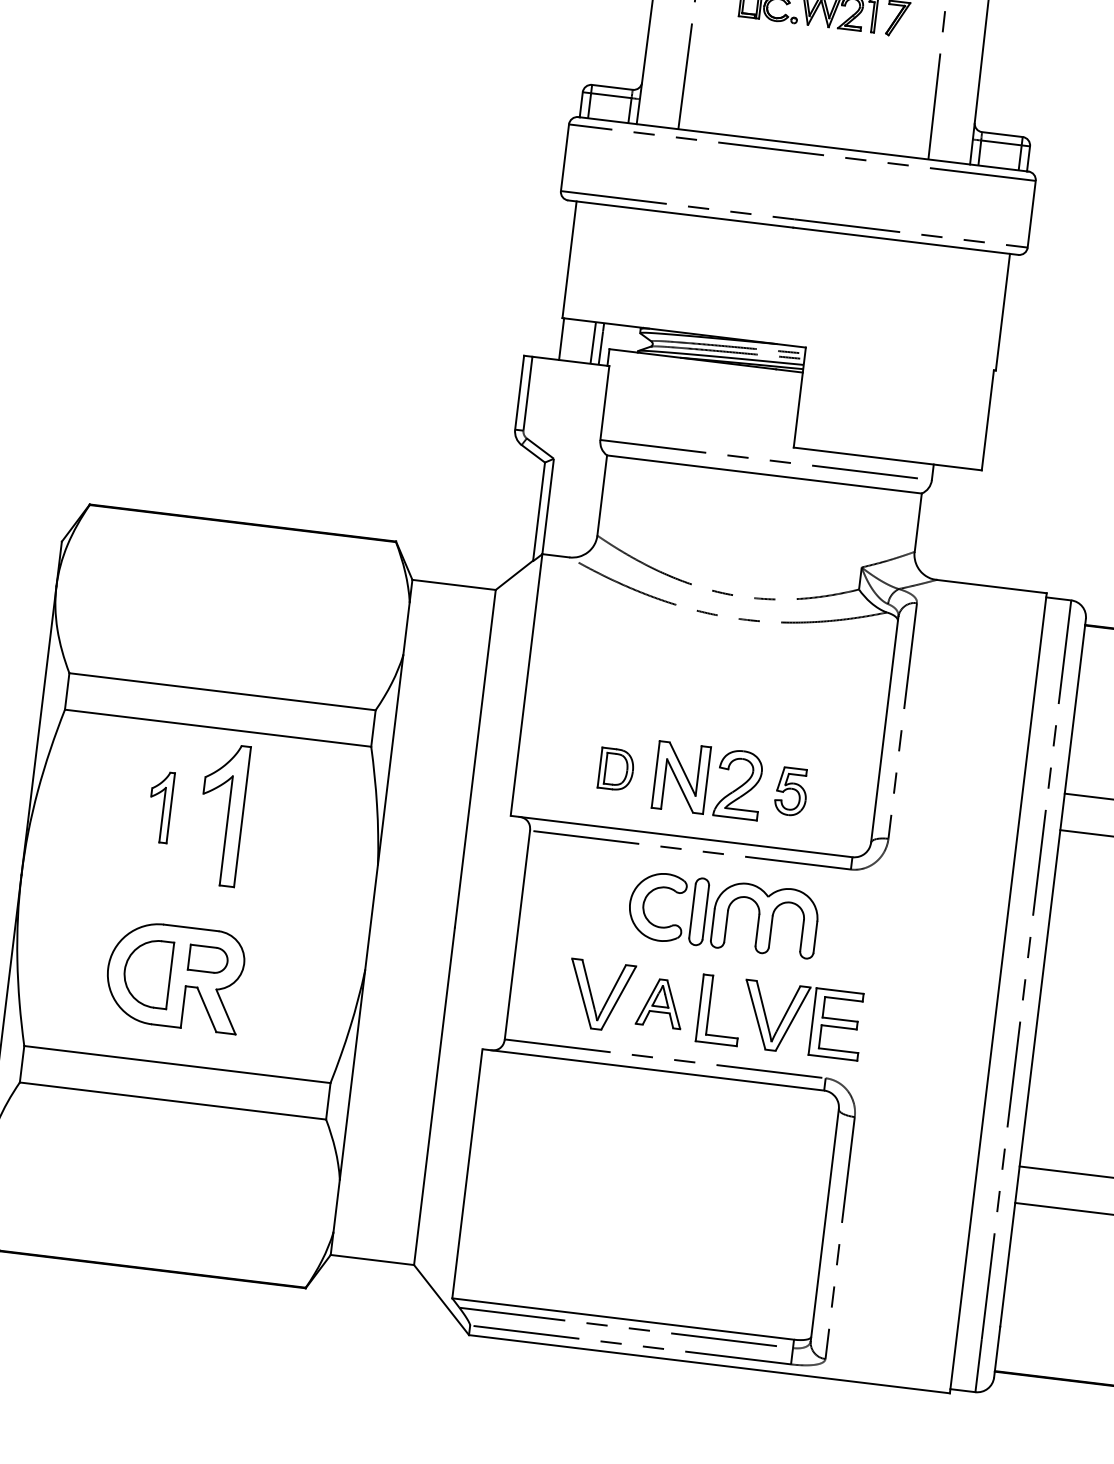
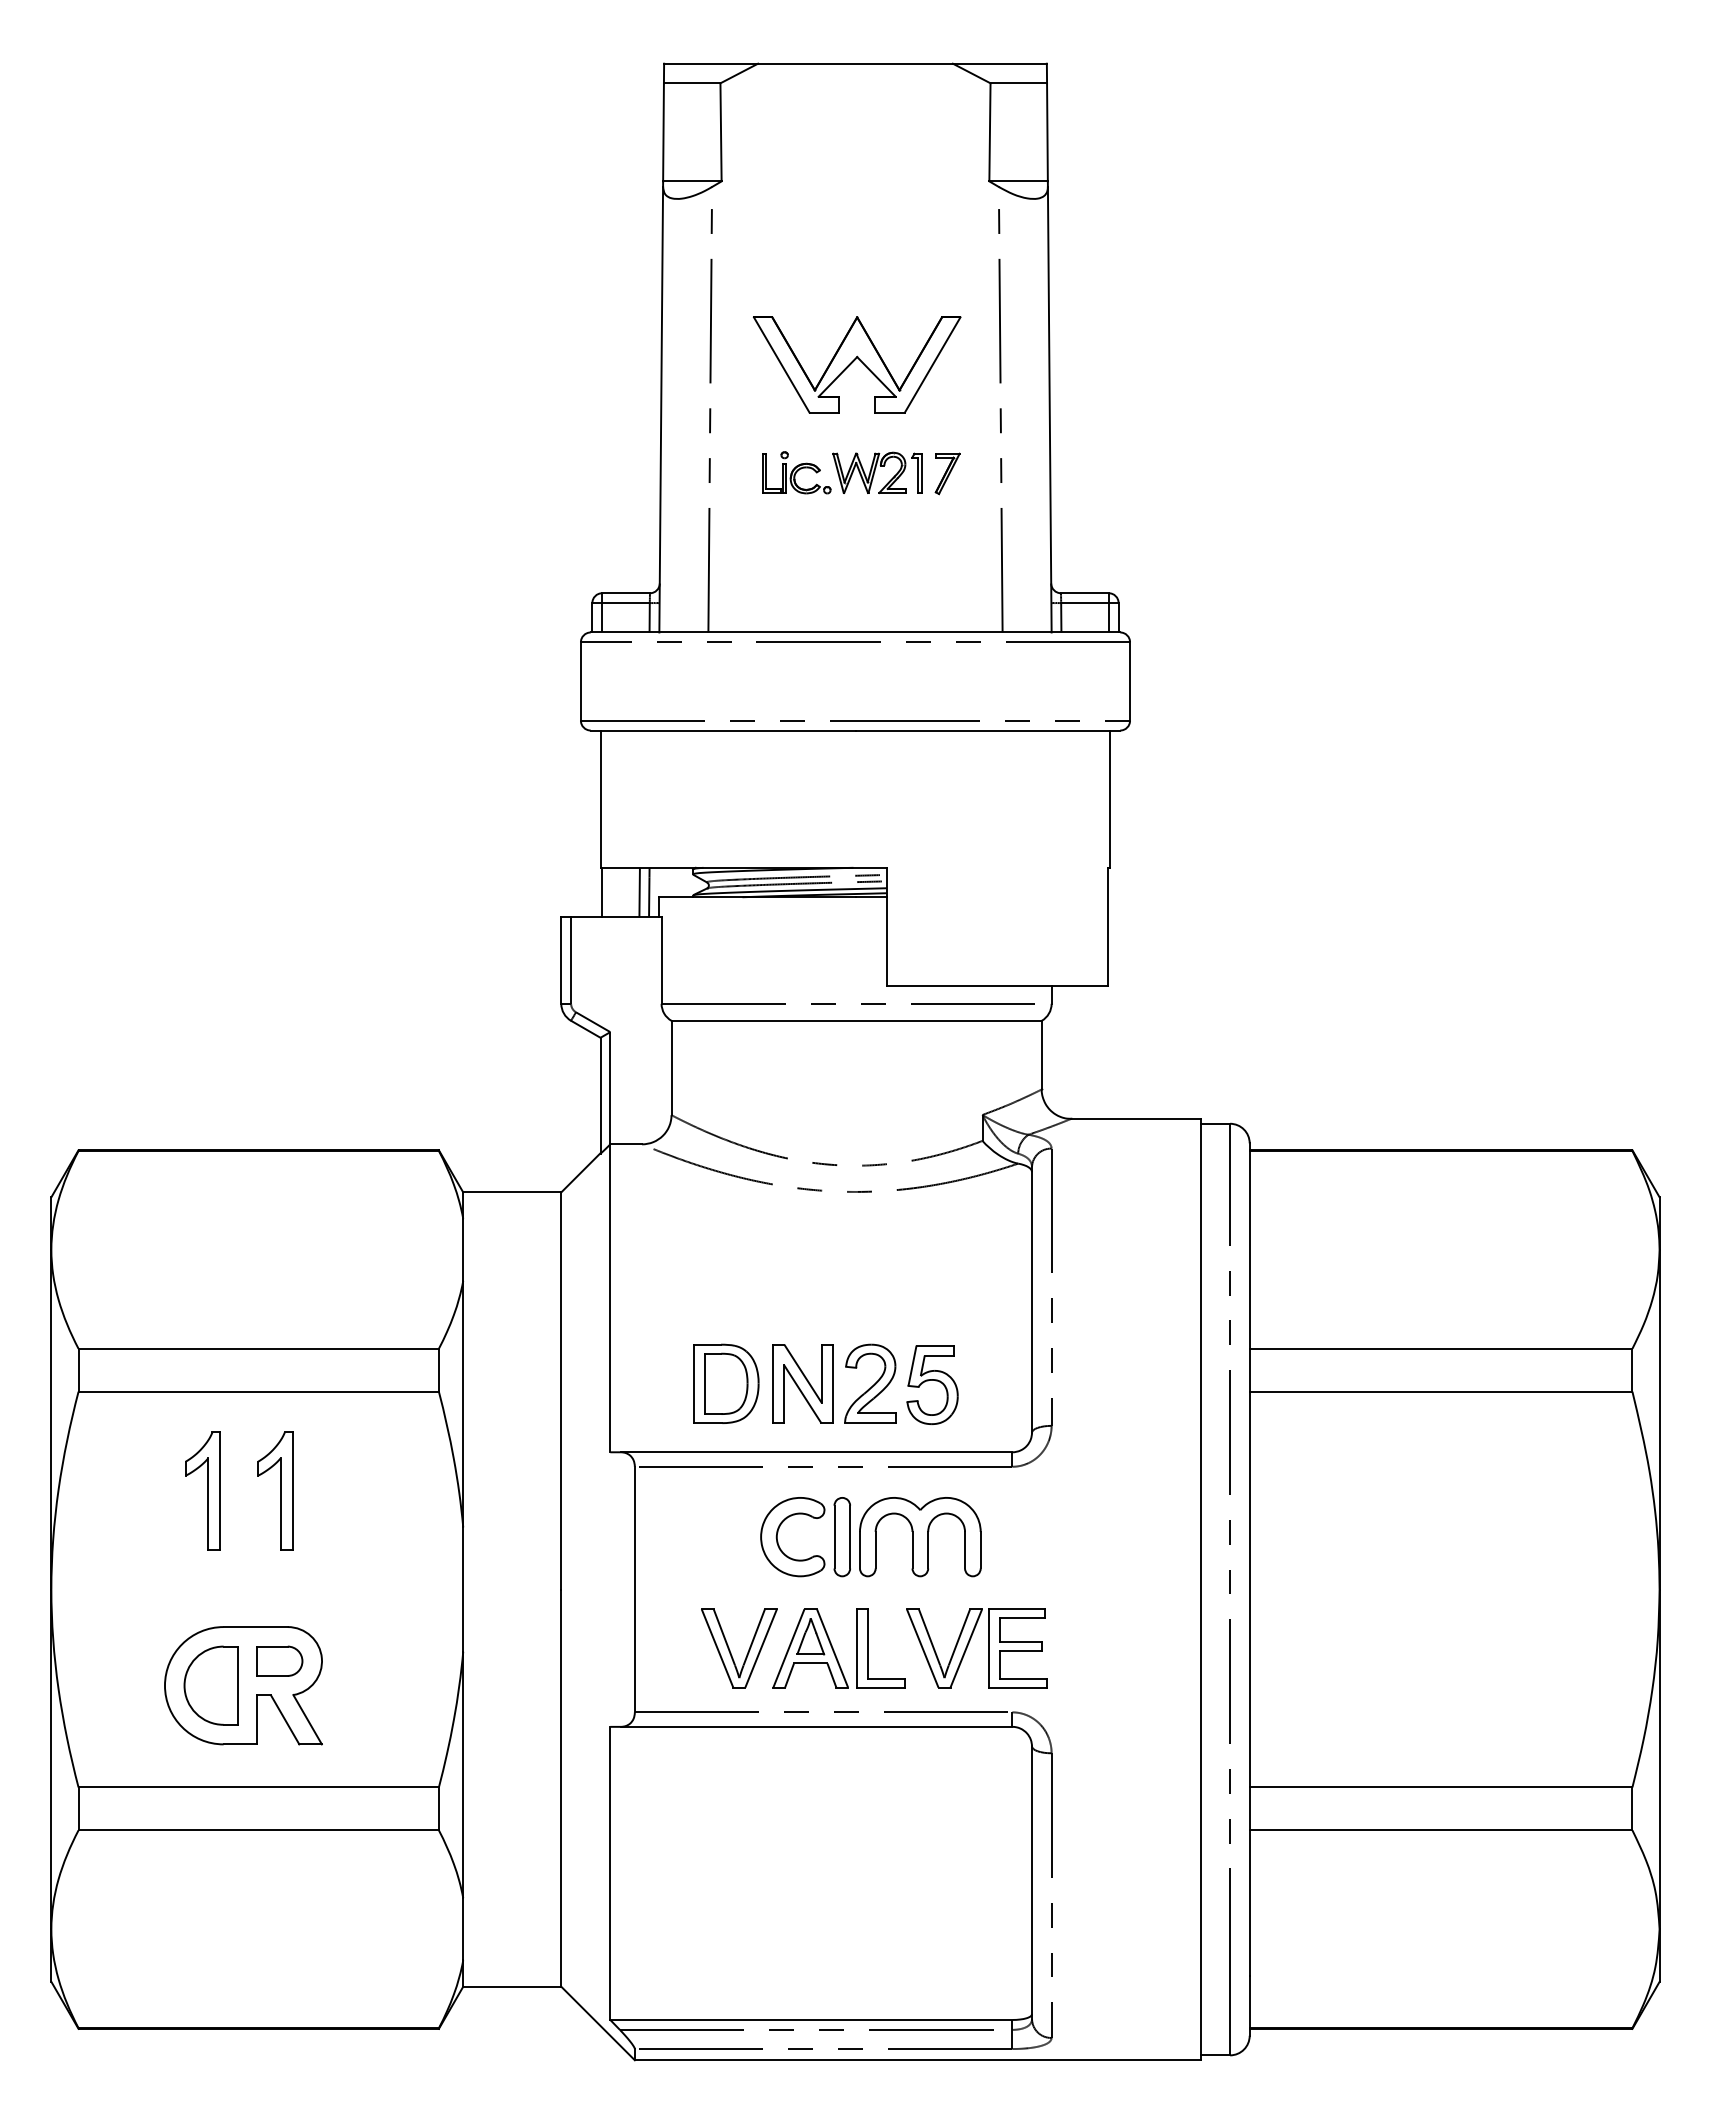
part: (616, 769) -> (726, 1383), size x1.67
part: (791, 791) -> (932, 1384), size x1.43
part: (160, 806) -> (202, 1490), size x1.43
part: (222, 813) -> (275, 1490), size x0.71
part: (660, 1003) -> (810, 1648), size x1.43

